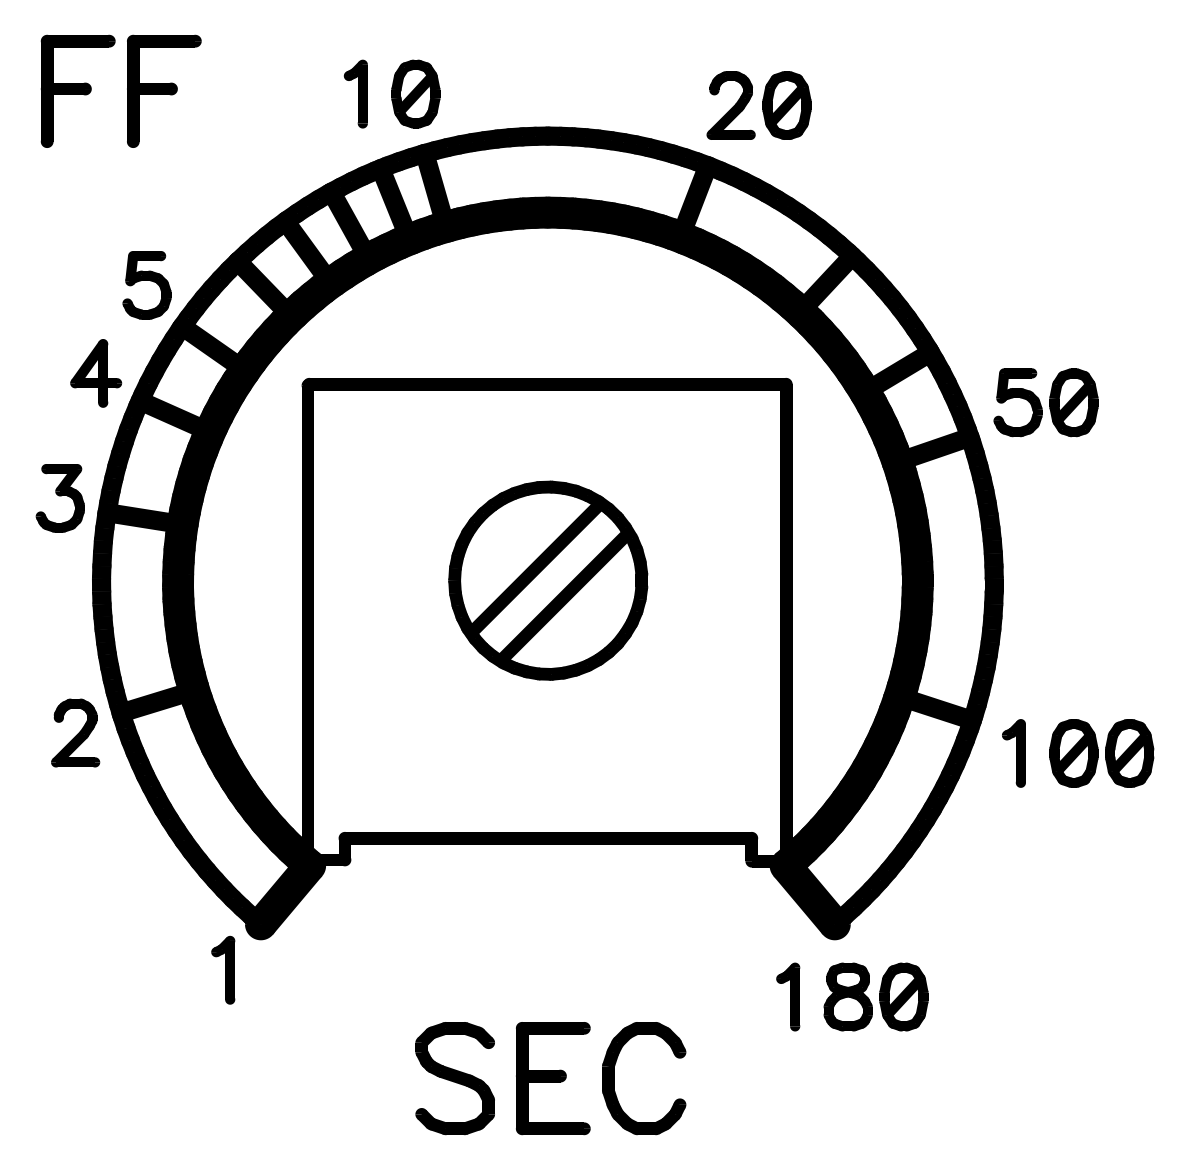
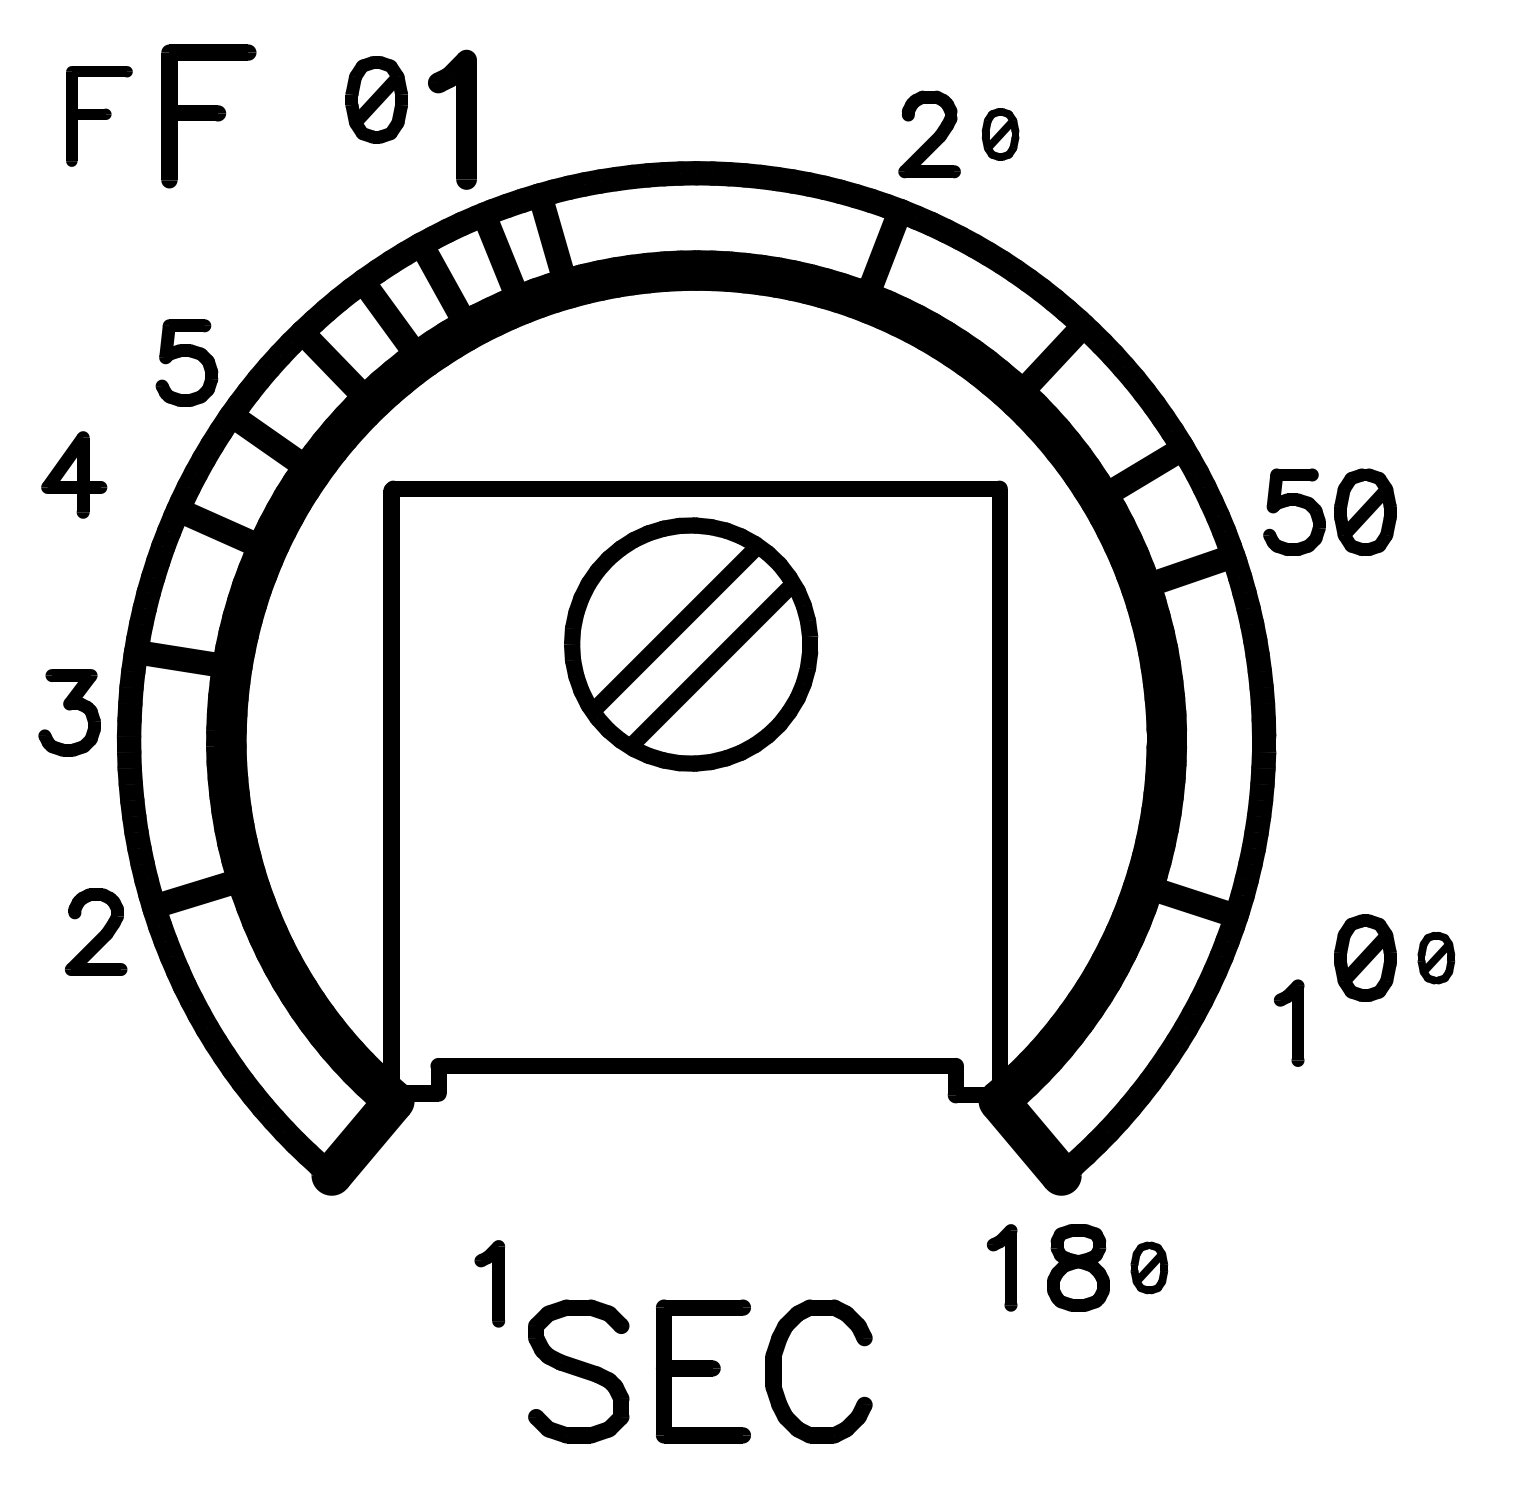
part: (78, 91) -> (99, 116), size x0.7
part: (355, 93) -> (452, 119), size x1.6
part: (415, 93) -> (376, 99), moved
part: (786, 105) -> (1000, 134), size x0.6
part: (96, 373) -> (74, 474), moved
part: (60, 498) -> (69, 712), moved
part: (548, 580) -> (691, 644), moved
part: (1013, 752) -> (1288, 1022), moved
part: (1129, 752) -> (1436, 957), size x0.6
part: (222, 969) -> (489, 1283), moved
part: (904, 996) -> (1149, 1267), size x0.6

